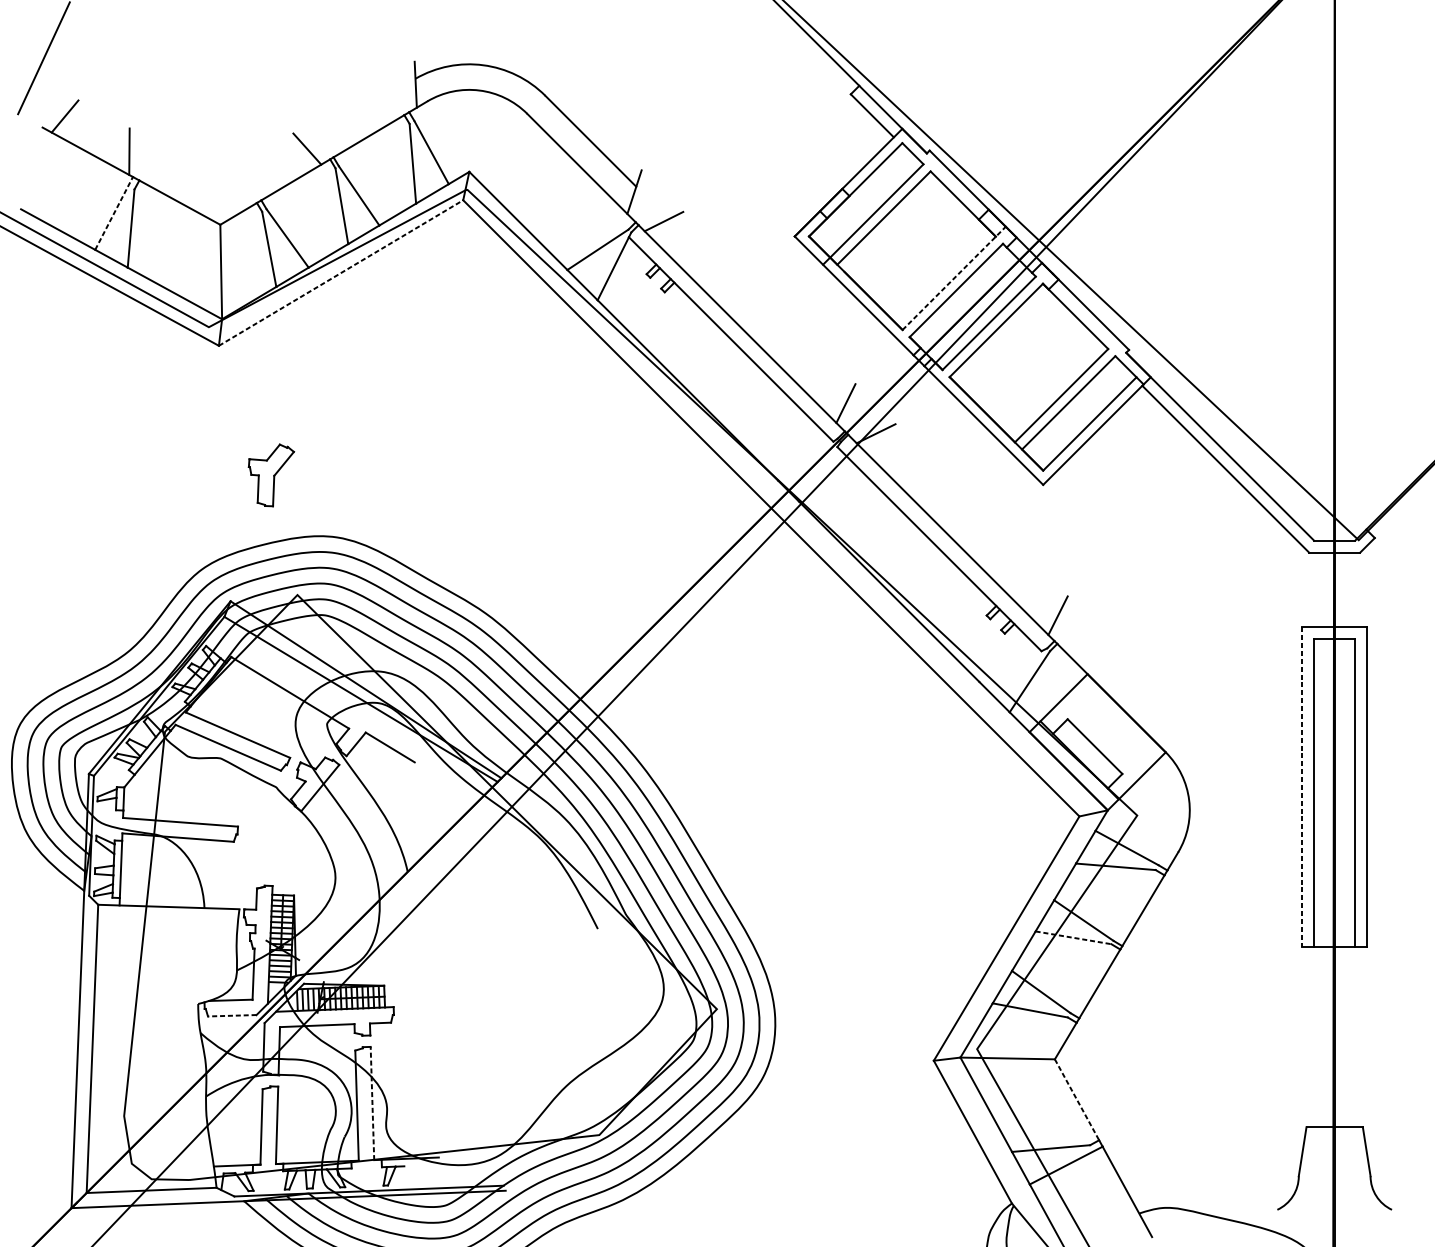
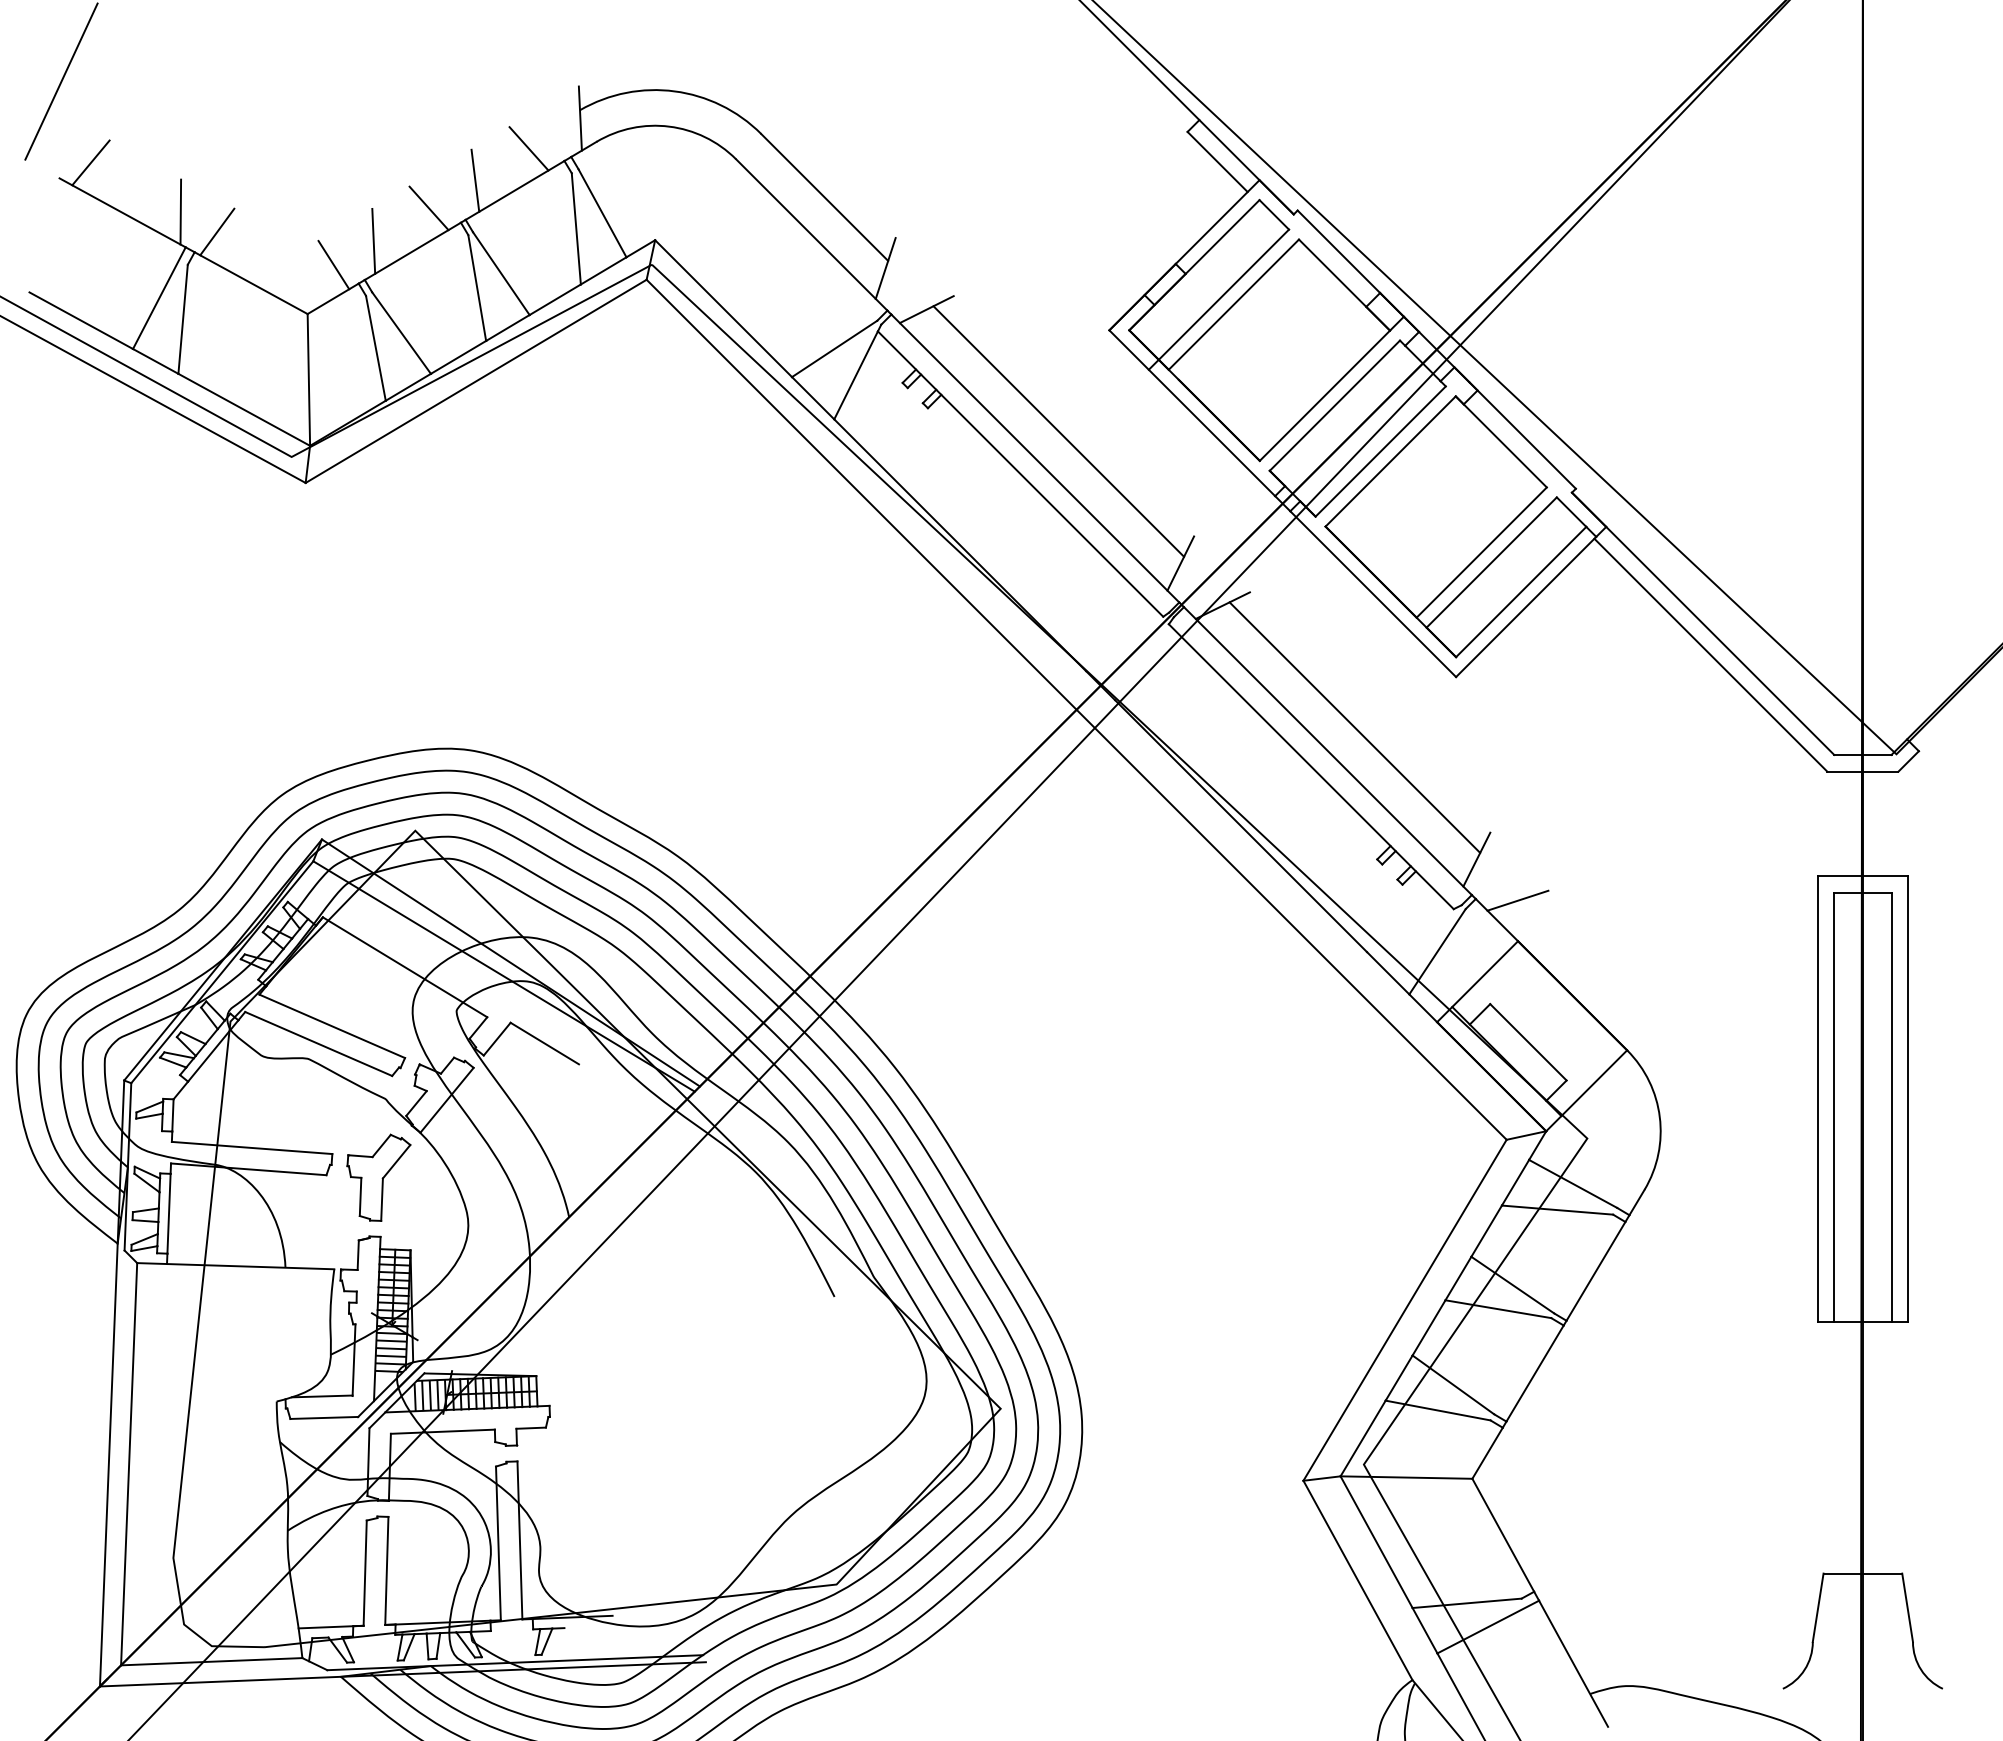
line: (378, 106) -> (528, 148), added
line: (340, 129) -> (475, 180), added
line: (155, 165) -> (217, 231), added
line: (267, 172) -> (373, 240), added
line: (238, 189) -> (333, 264), added
line: (114, 212) -> (159, 297), dashed -> solid
line: (341, 273) -> (476, 381), dashed -> solid
line: (953, 278) -> (1331, 388), dashed -> solid
line: (758, 308) -> (1058, 431), added
part: (271, 475) -> (378, 1177), moved
line: (970, 521) -> (1354, 727), added
line: (1087, 644) -> (1517, 900), added
line: (1302, 787) -> (1817, 1099), dashed -> solid
line: (1073, 938) -> (1498, 1309), dashed -> solid
line: (232, 1015) -> (324, 1417), dashed -> solid
line: (1077, 1099) -> (1503, 1535), dashed -> solid
line: (372, 1102) -> (519, 1539), dashed -> solid

